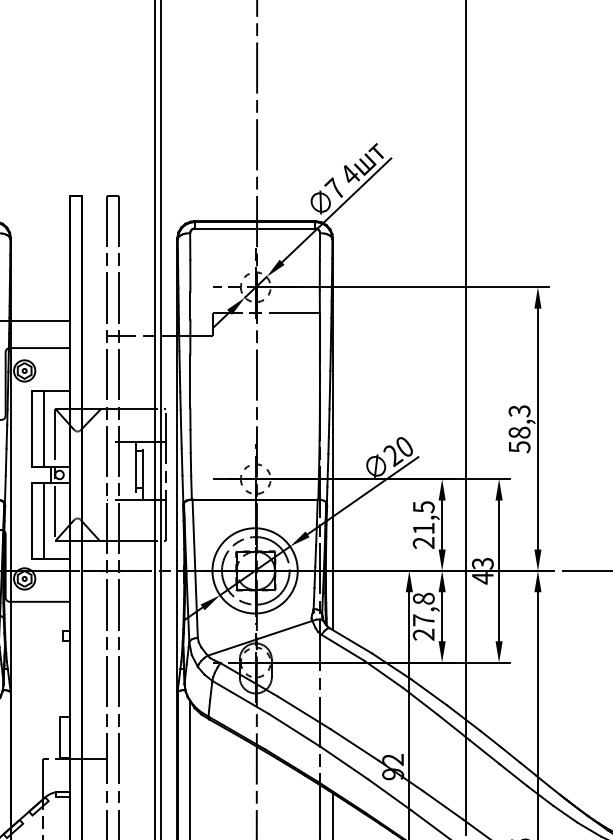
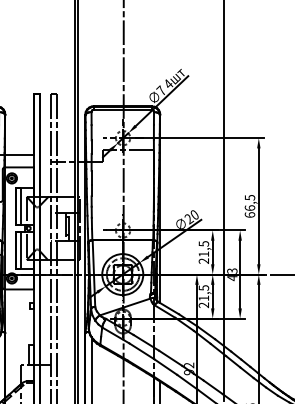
text: (518, 429) -> (249, 206), 58,3 -> 66,5
text: (422, 610) -> (203, 293), 27,8 -> 21,5

